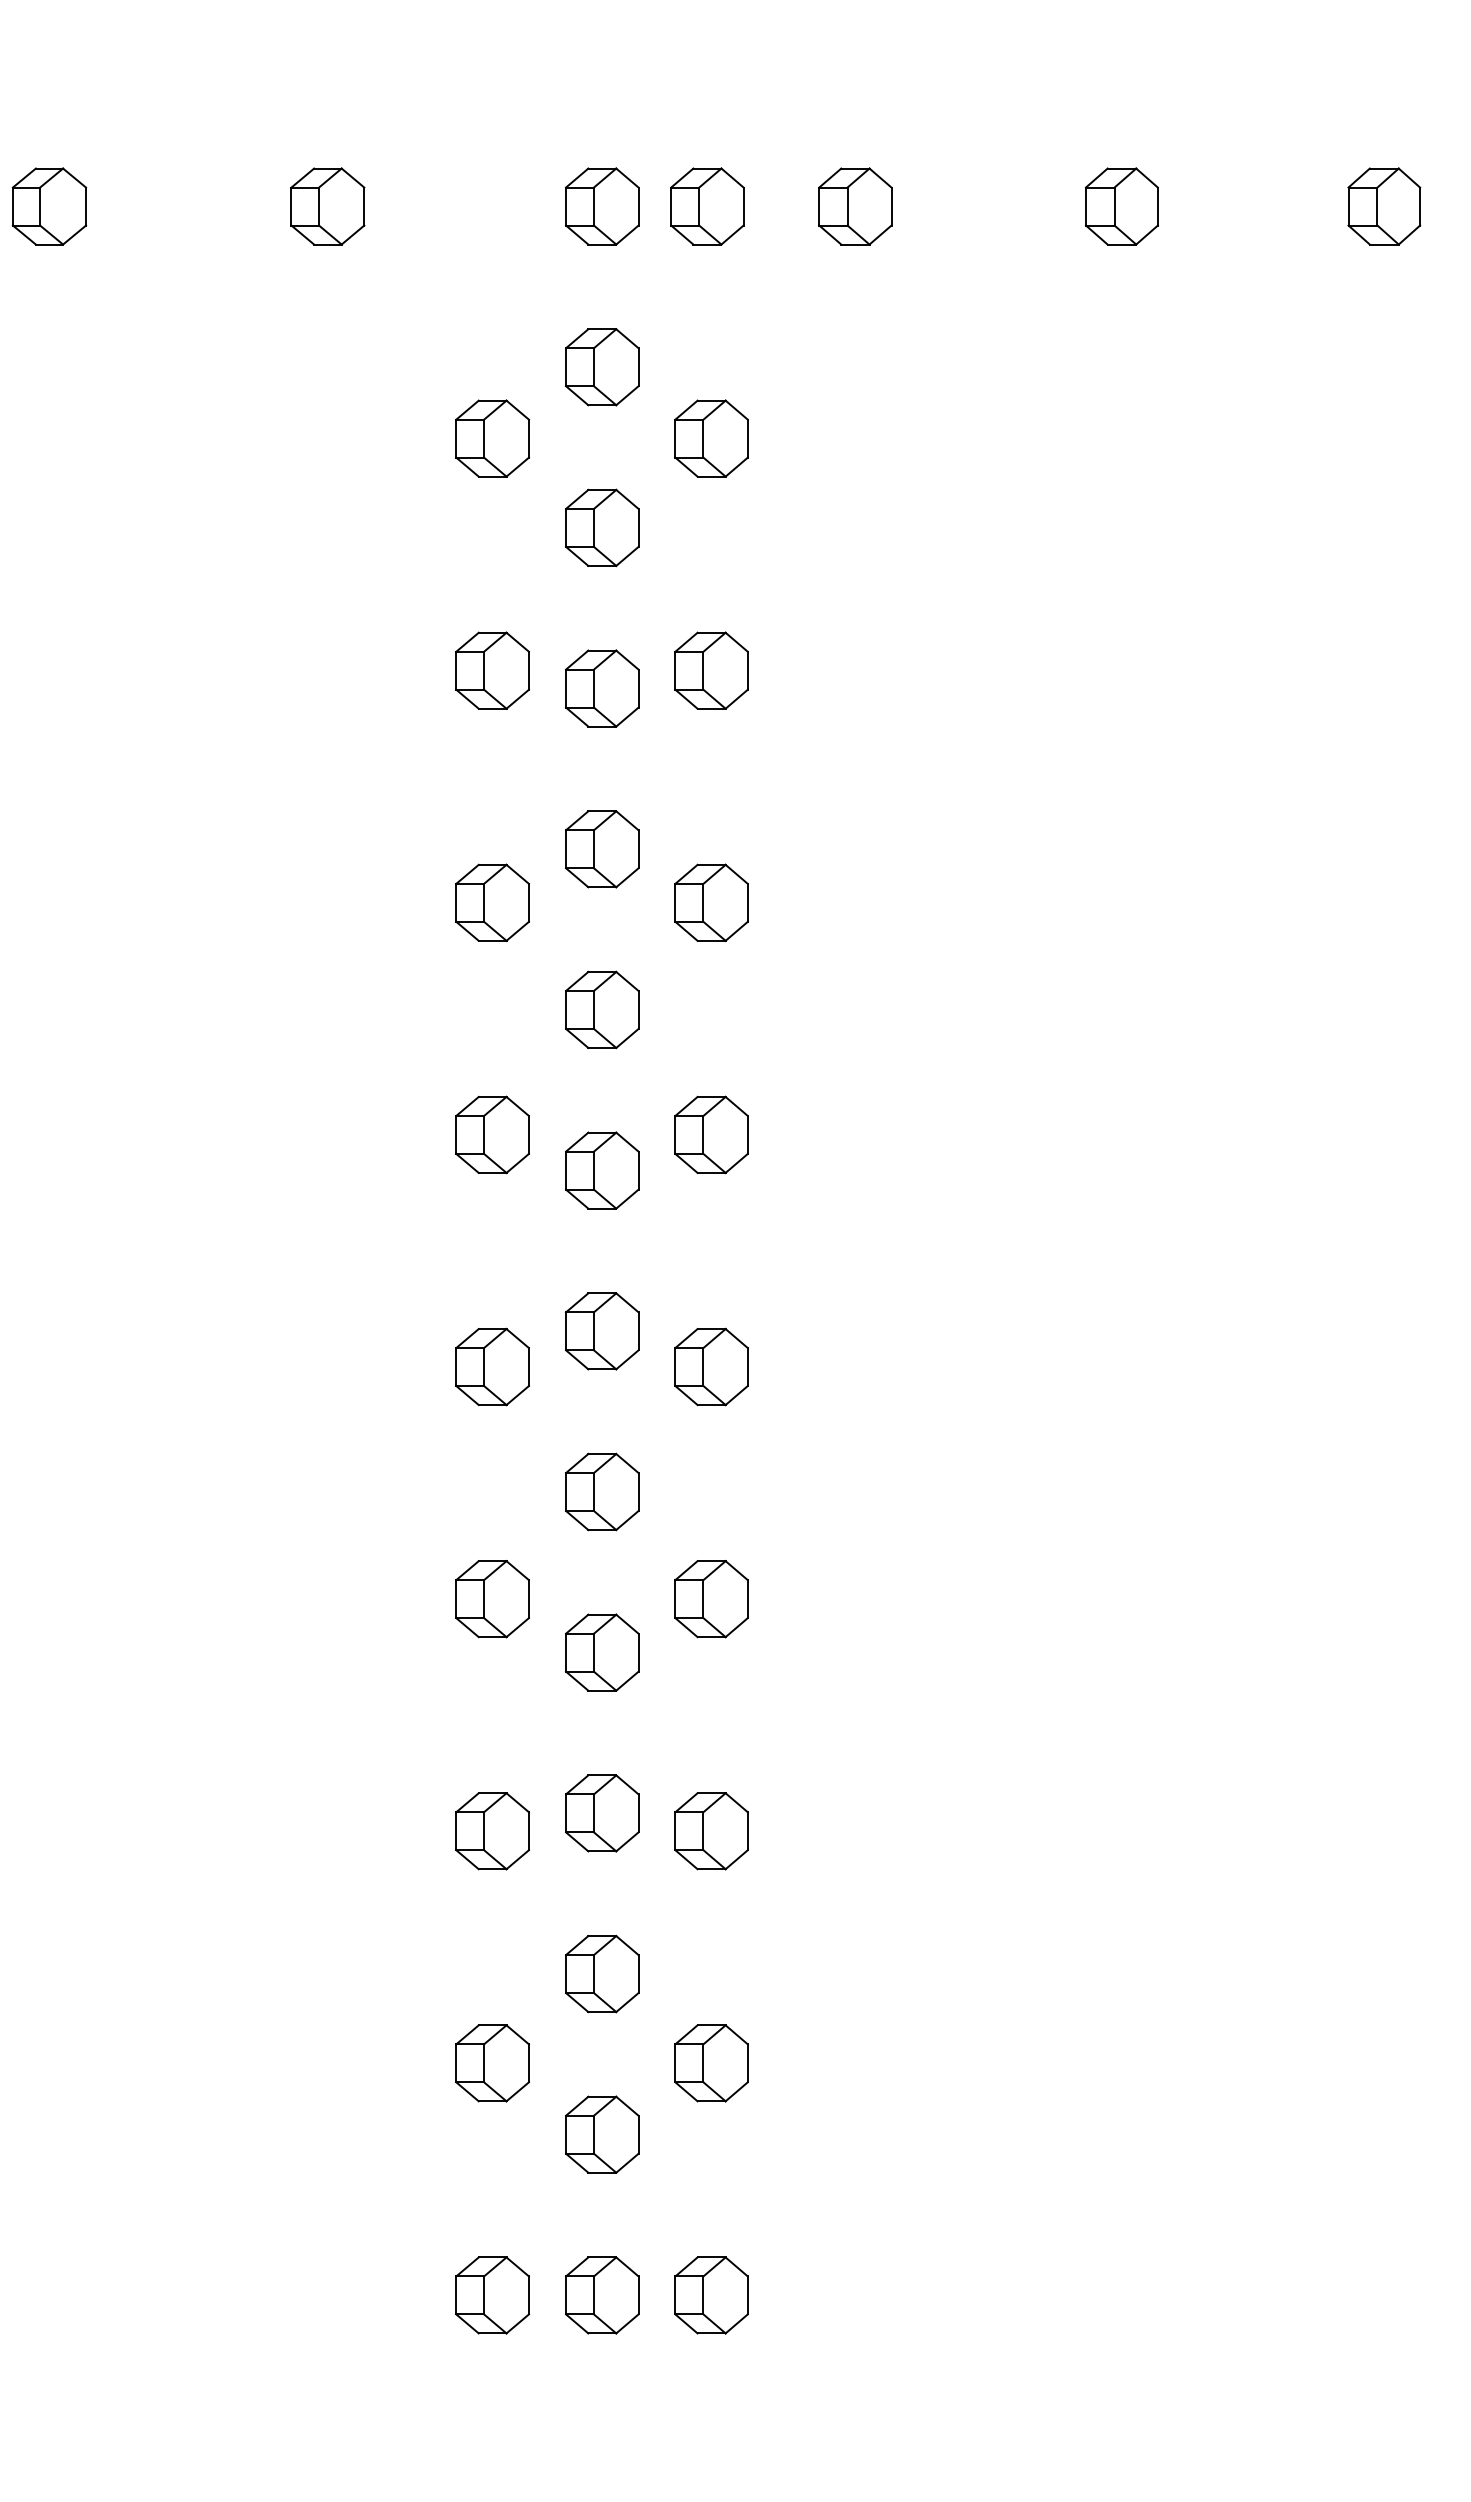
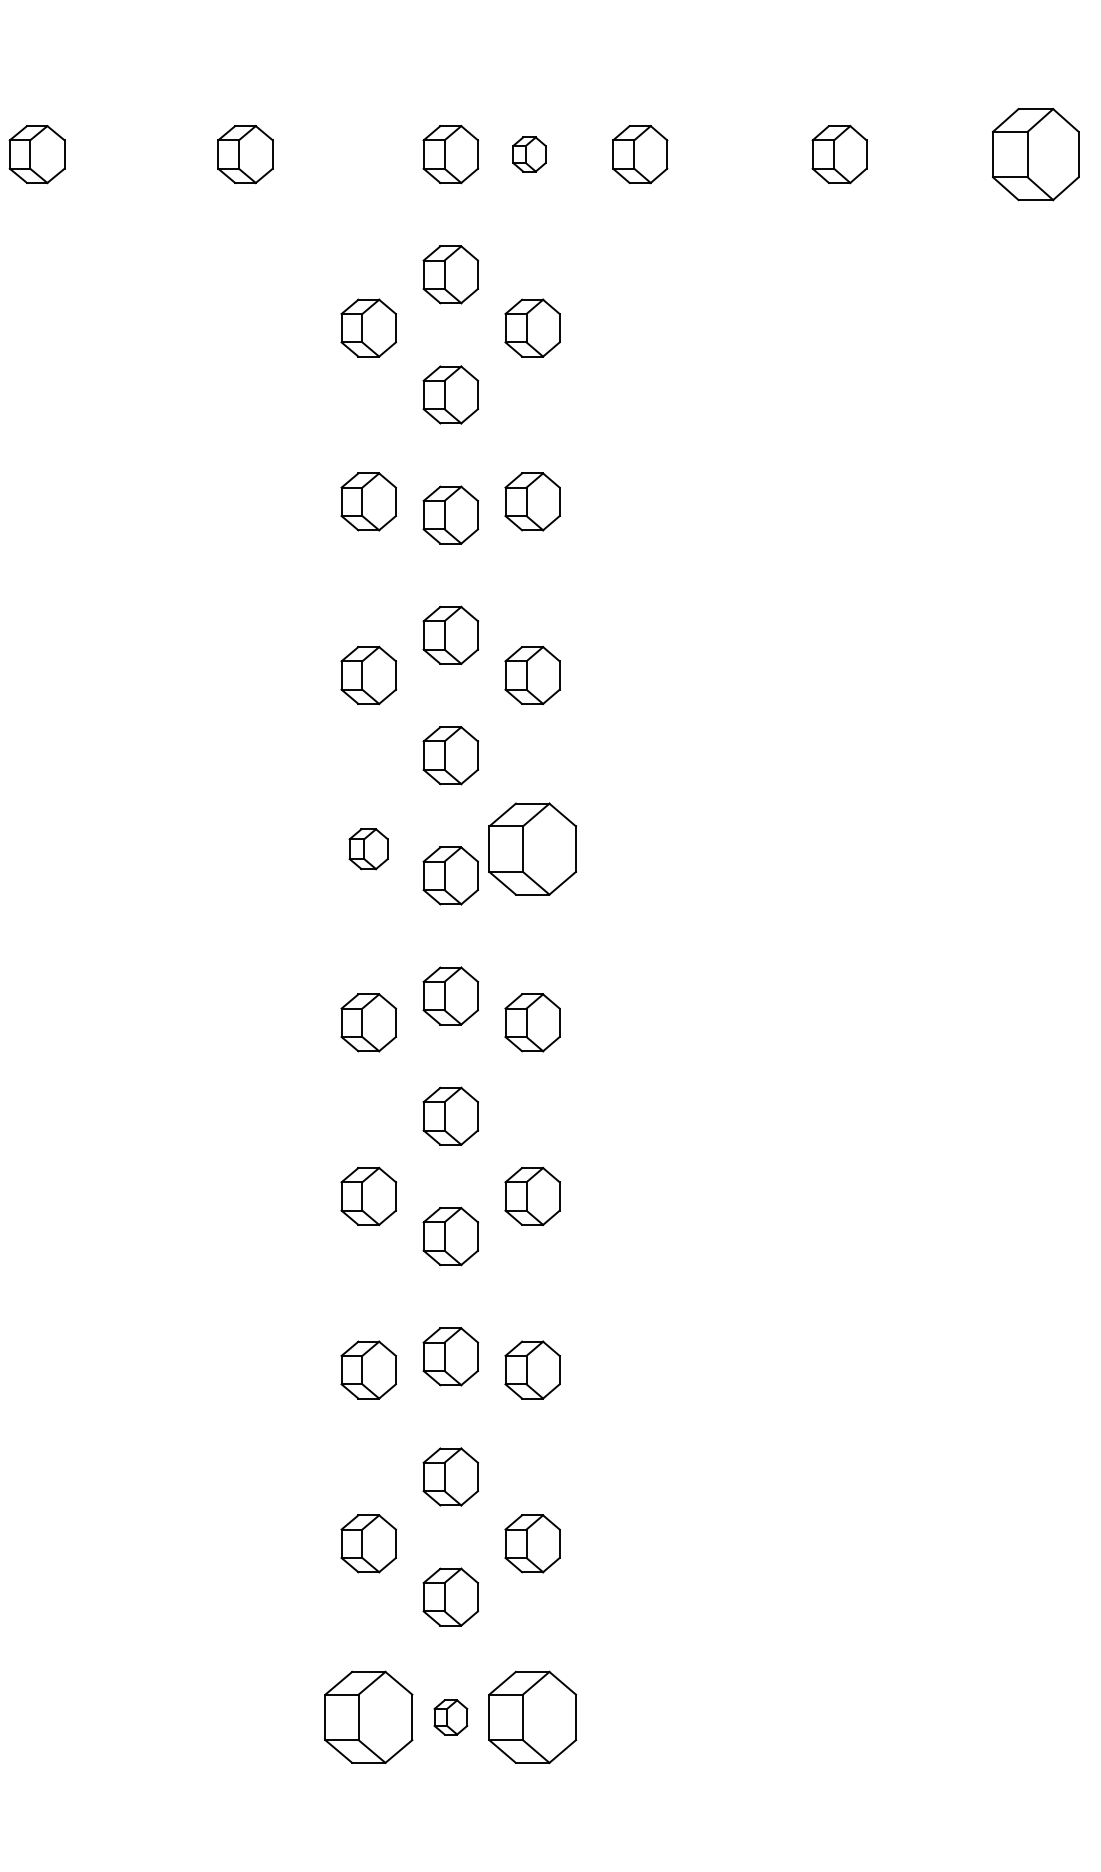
part: (707, 206) -> (529, 154), size x0.6
part: (1384, 206) -> (1036, 154), size x1.6
part: (492, 1134) -> (368, 848), size x0.7
part: (711, 1134) -> (532, 848), size x1.6
part: (492, 2295) -> (368, 1717), size x1.6
part: (602, 2295) -> (450, 1717), size x0.6
part: (711, 2295) -> (532, 1717), size x1.6

